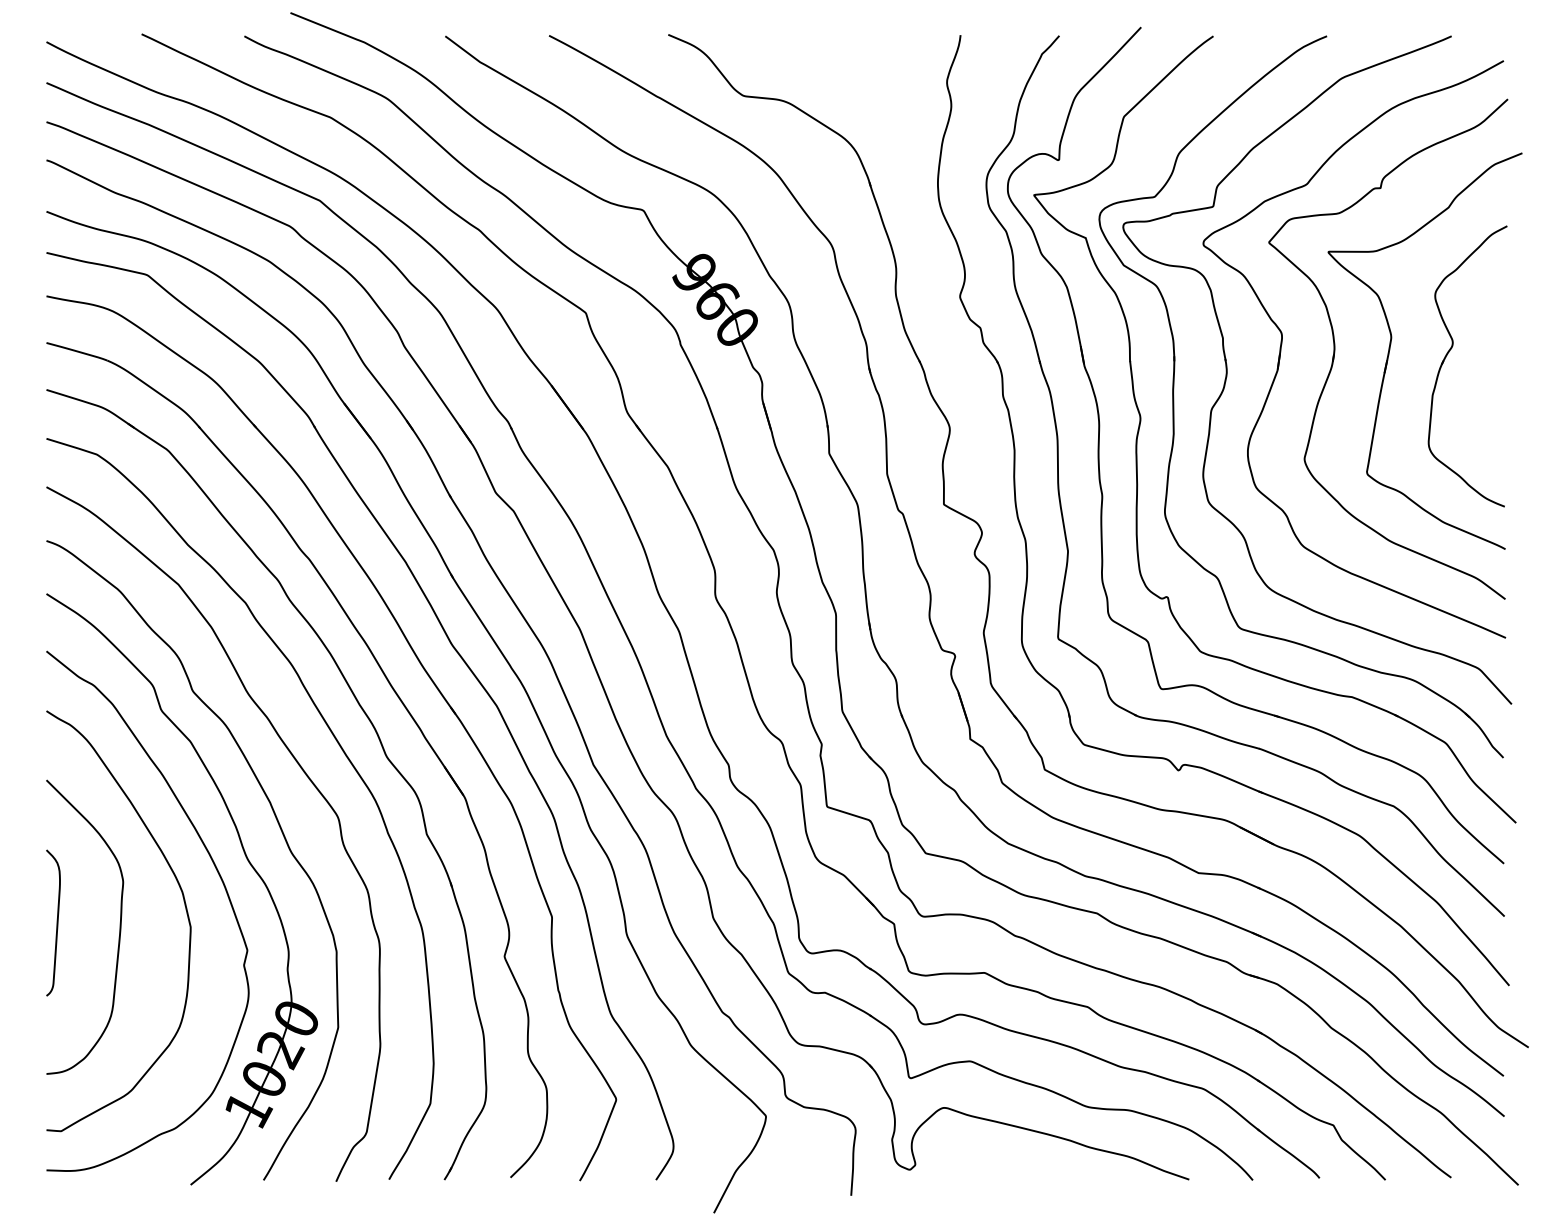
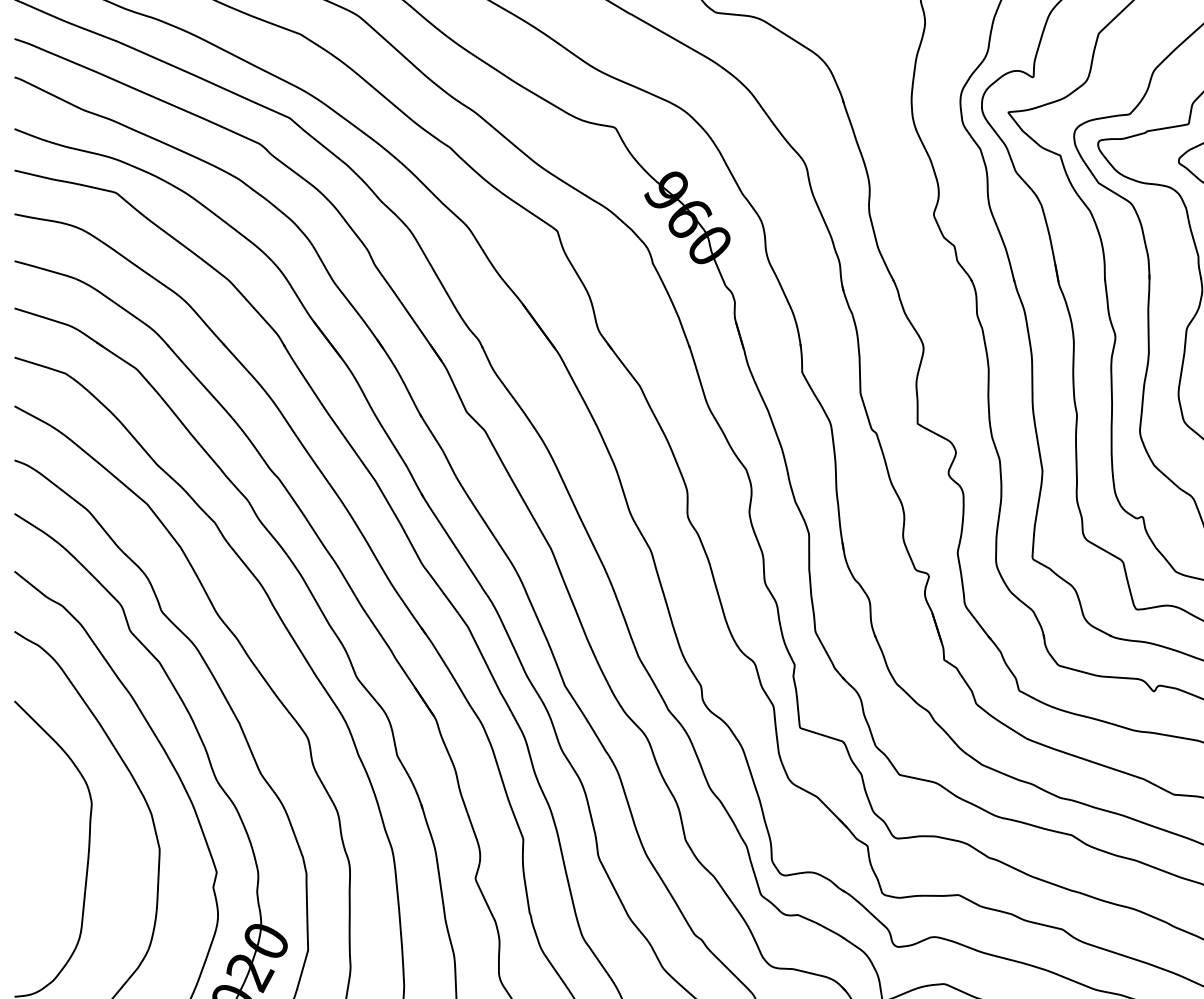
curve: (56, 922) -> (24, 844), removed

